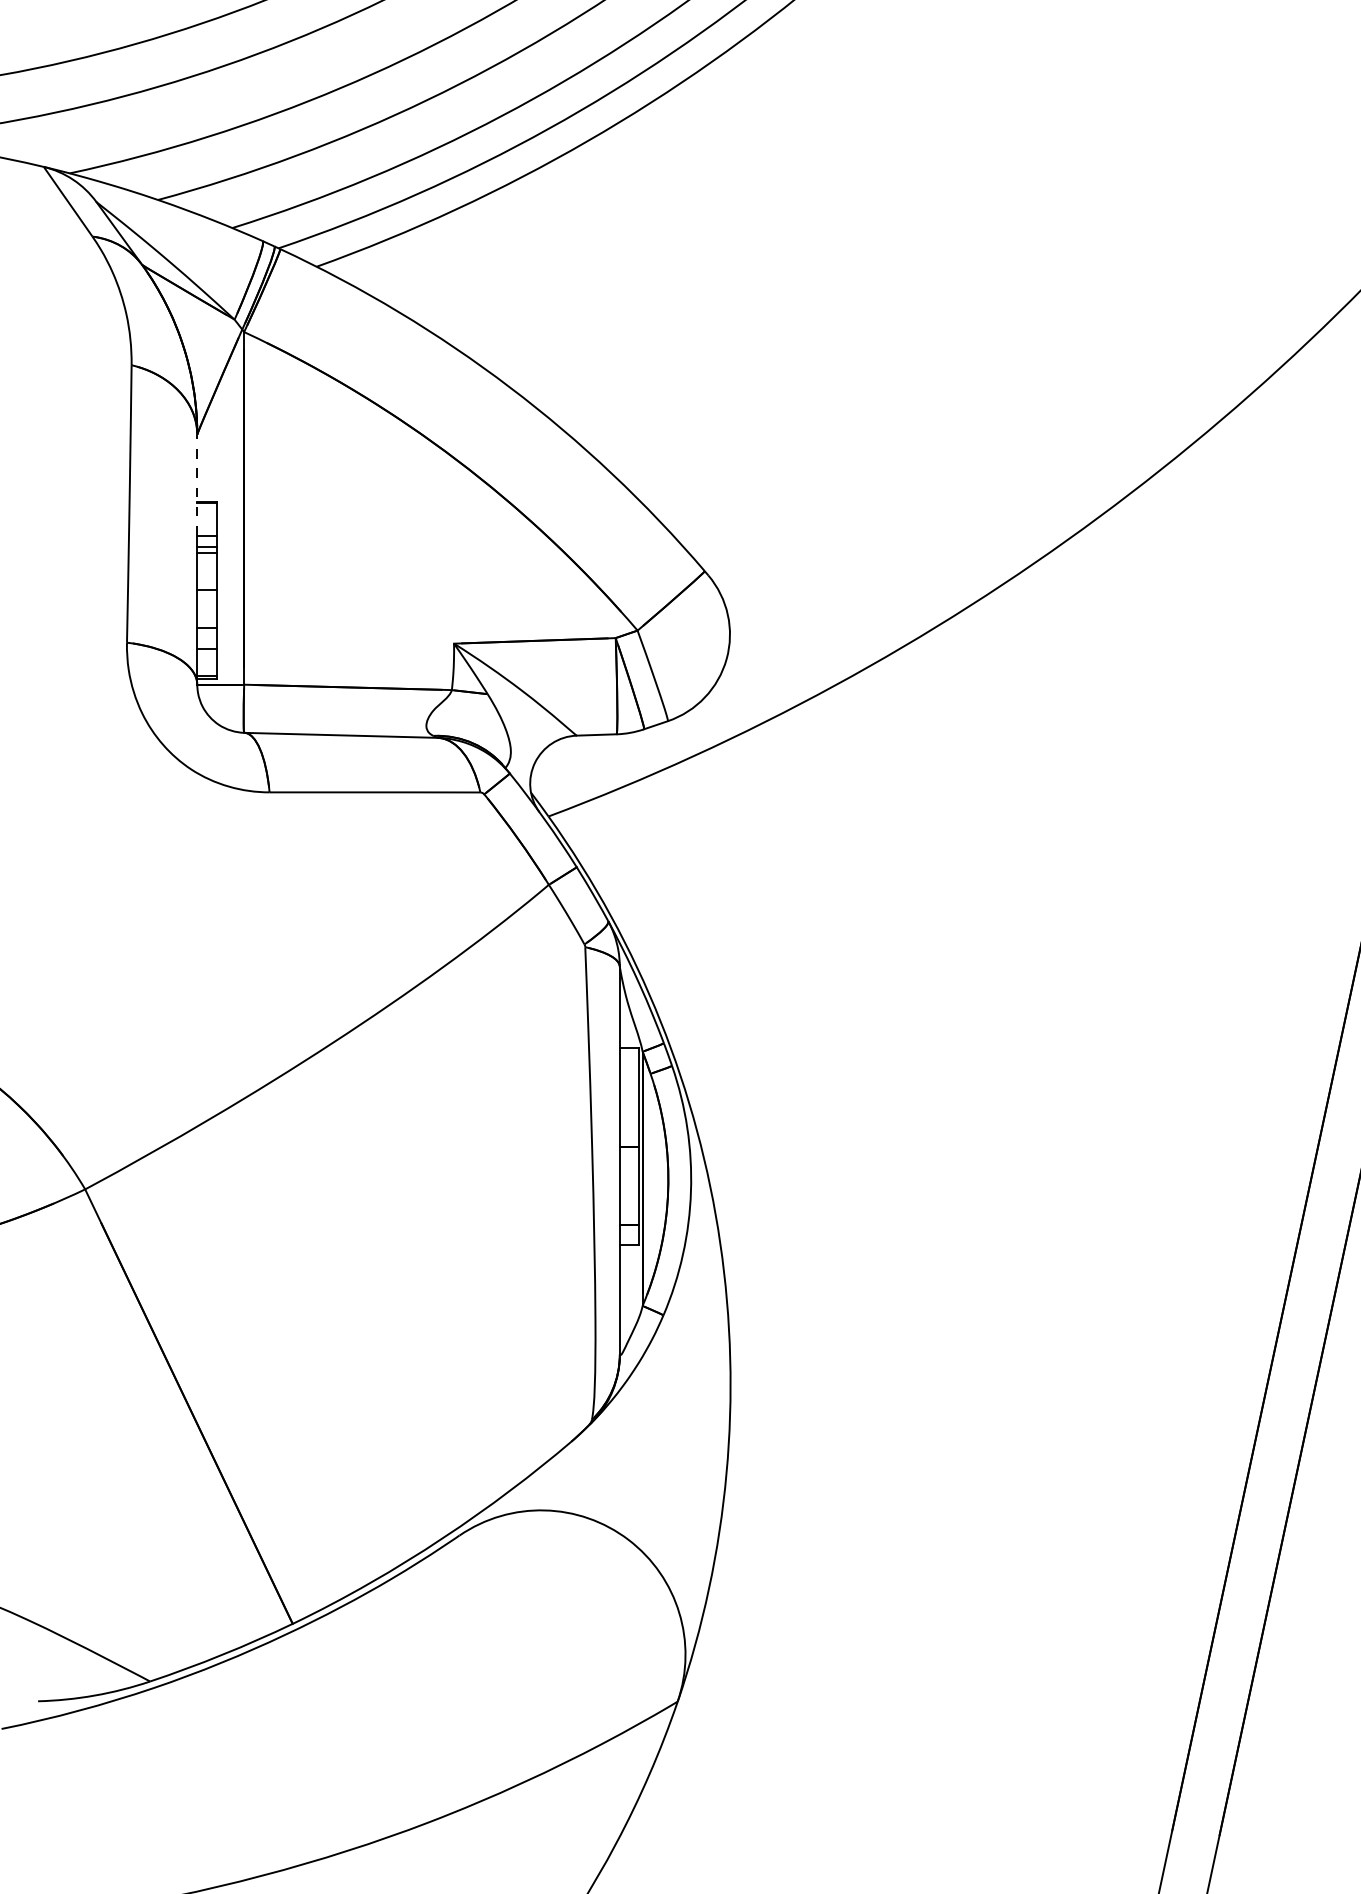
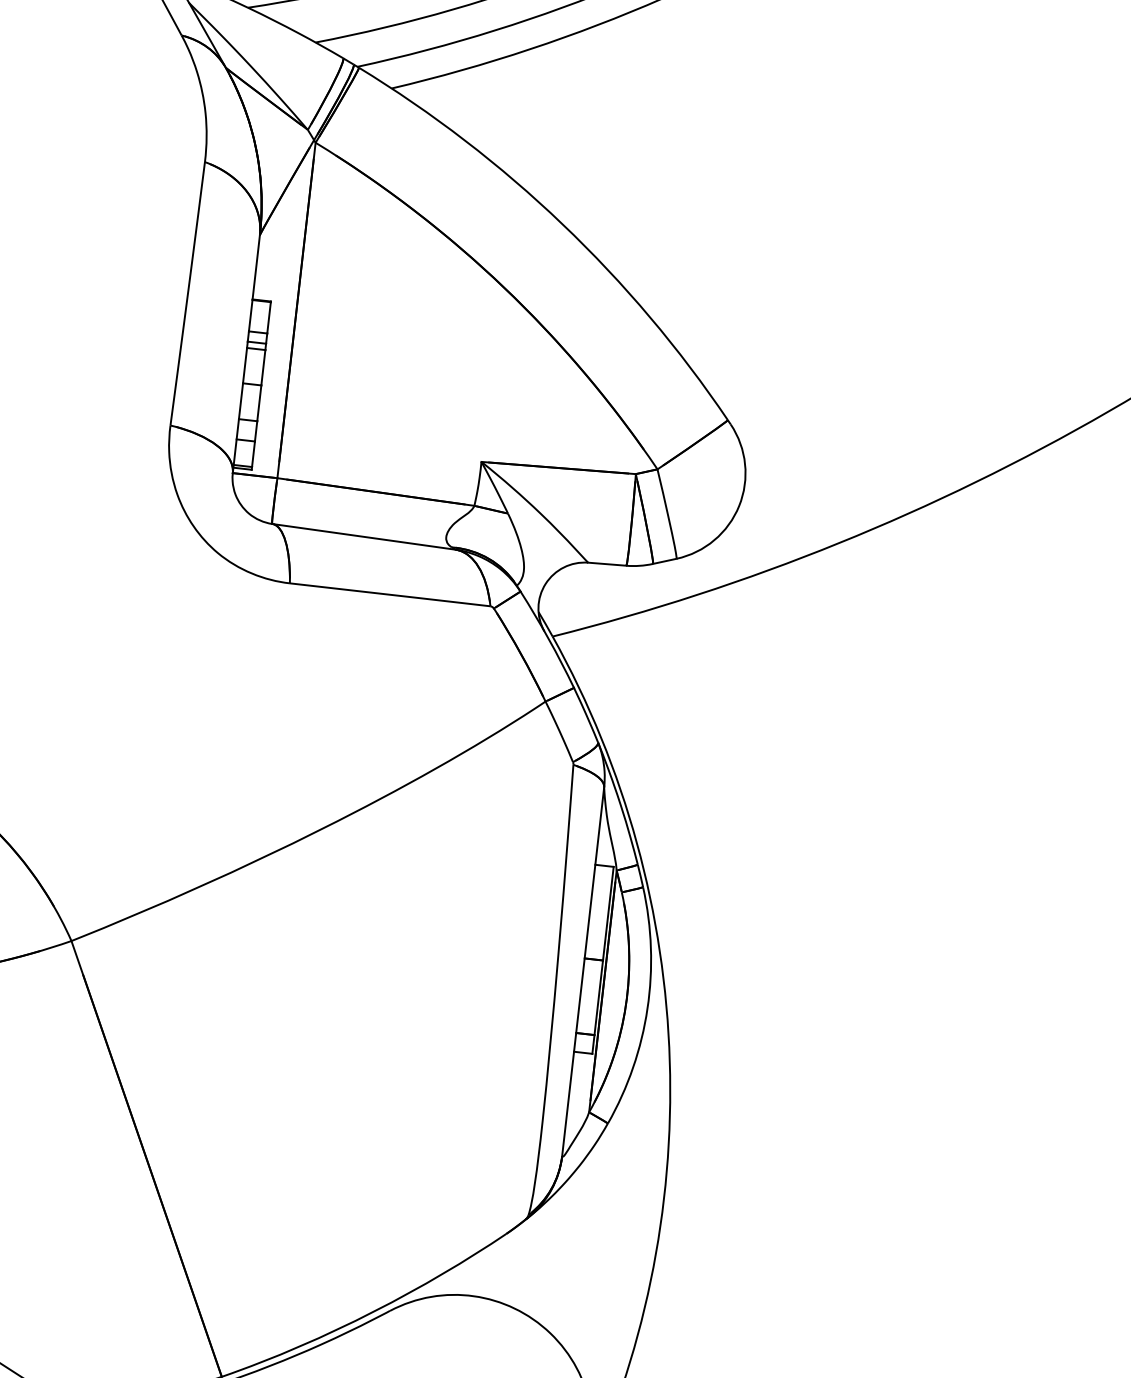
line: (197, 485) -> (254, 283), dashed -> solid

